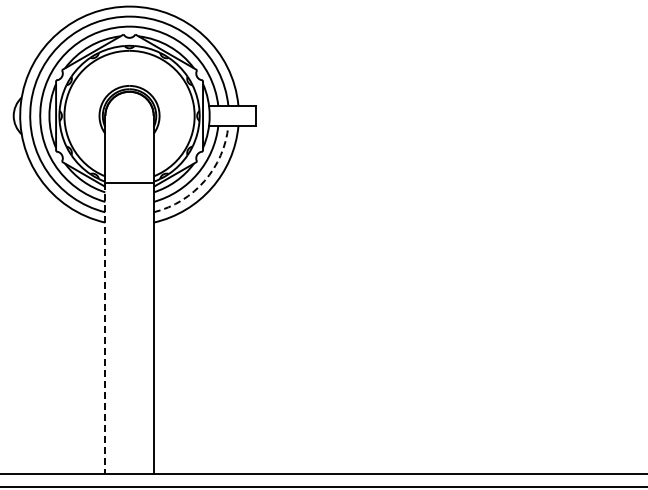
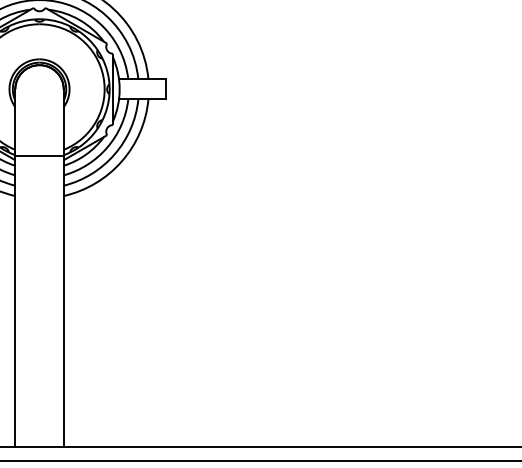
arc: (204, 180) -> (114, 153), dashed -> solid
line: (105, 328) -> (15, 301), dashed -> solid

